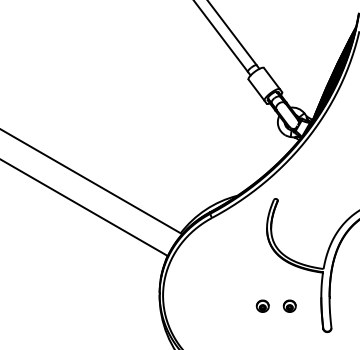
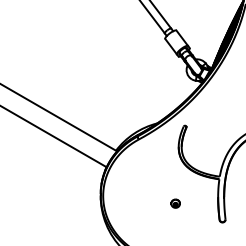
part: (289, 305) -> (195, 203), removed

